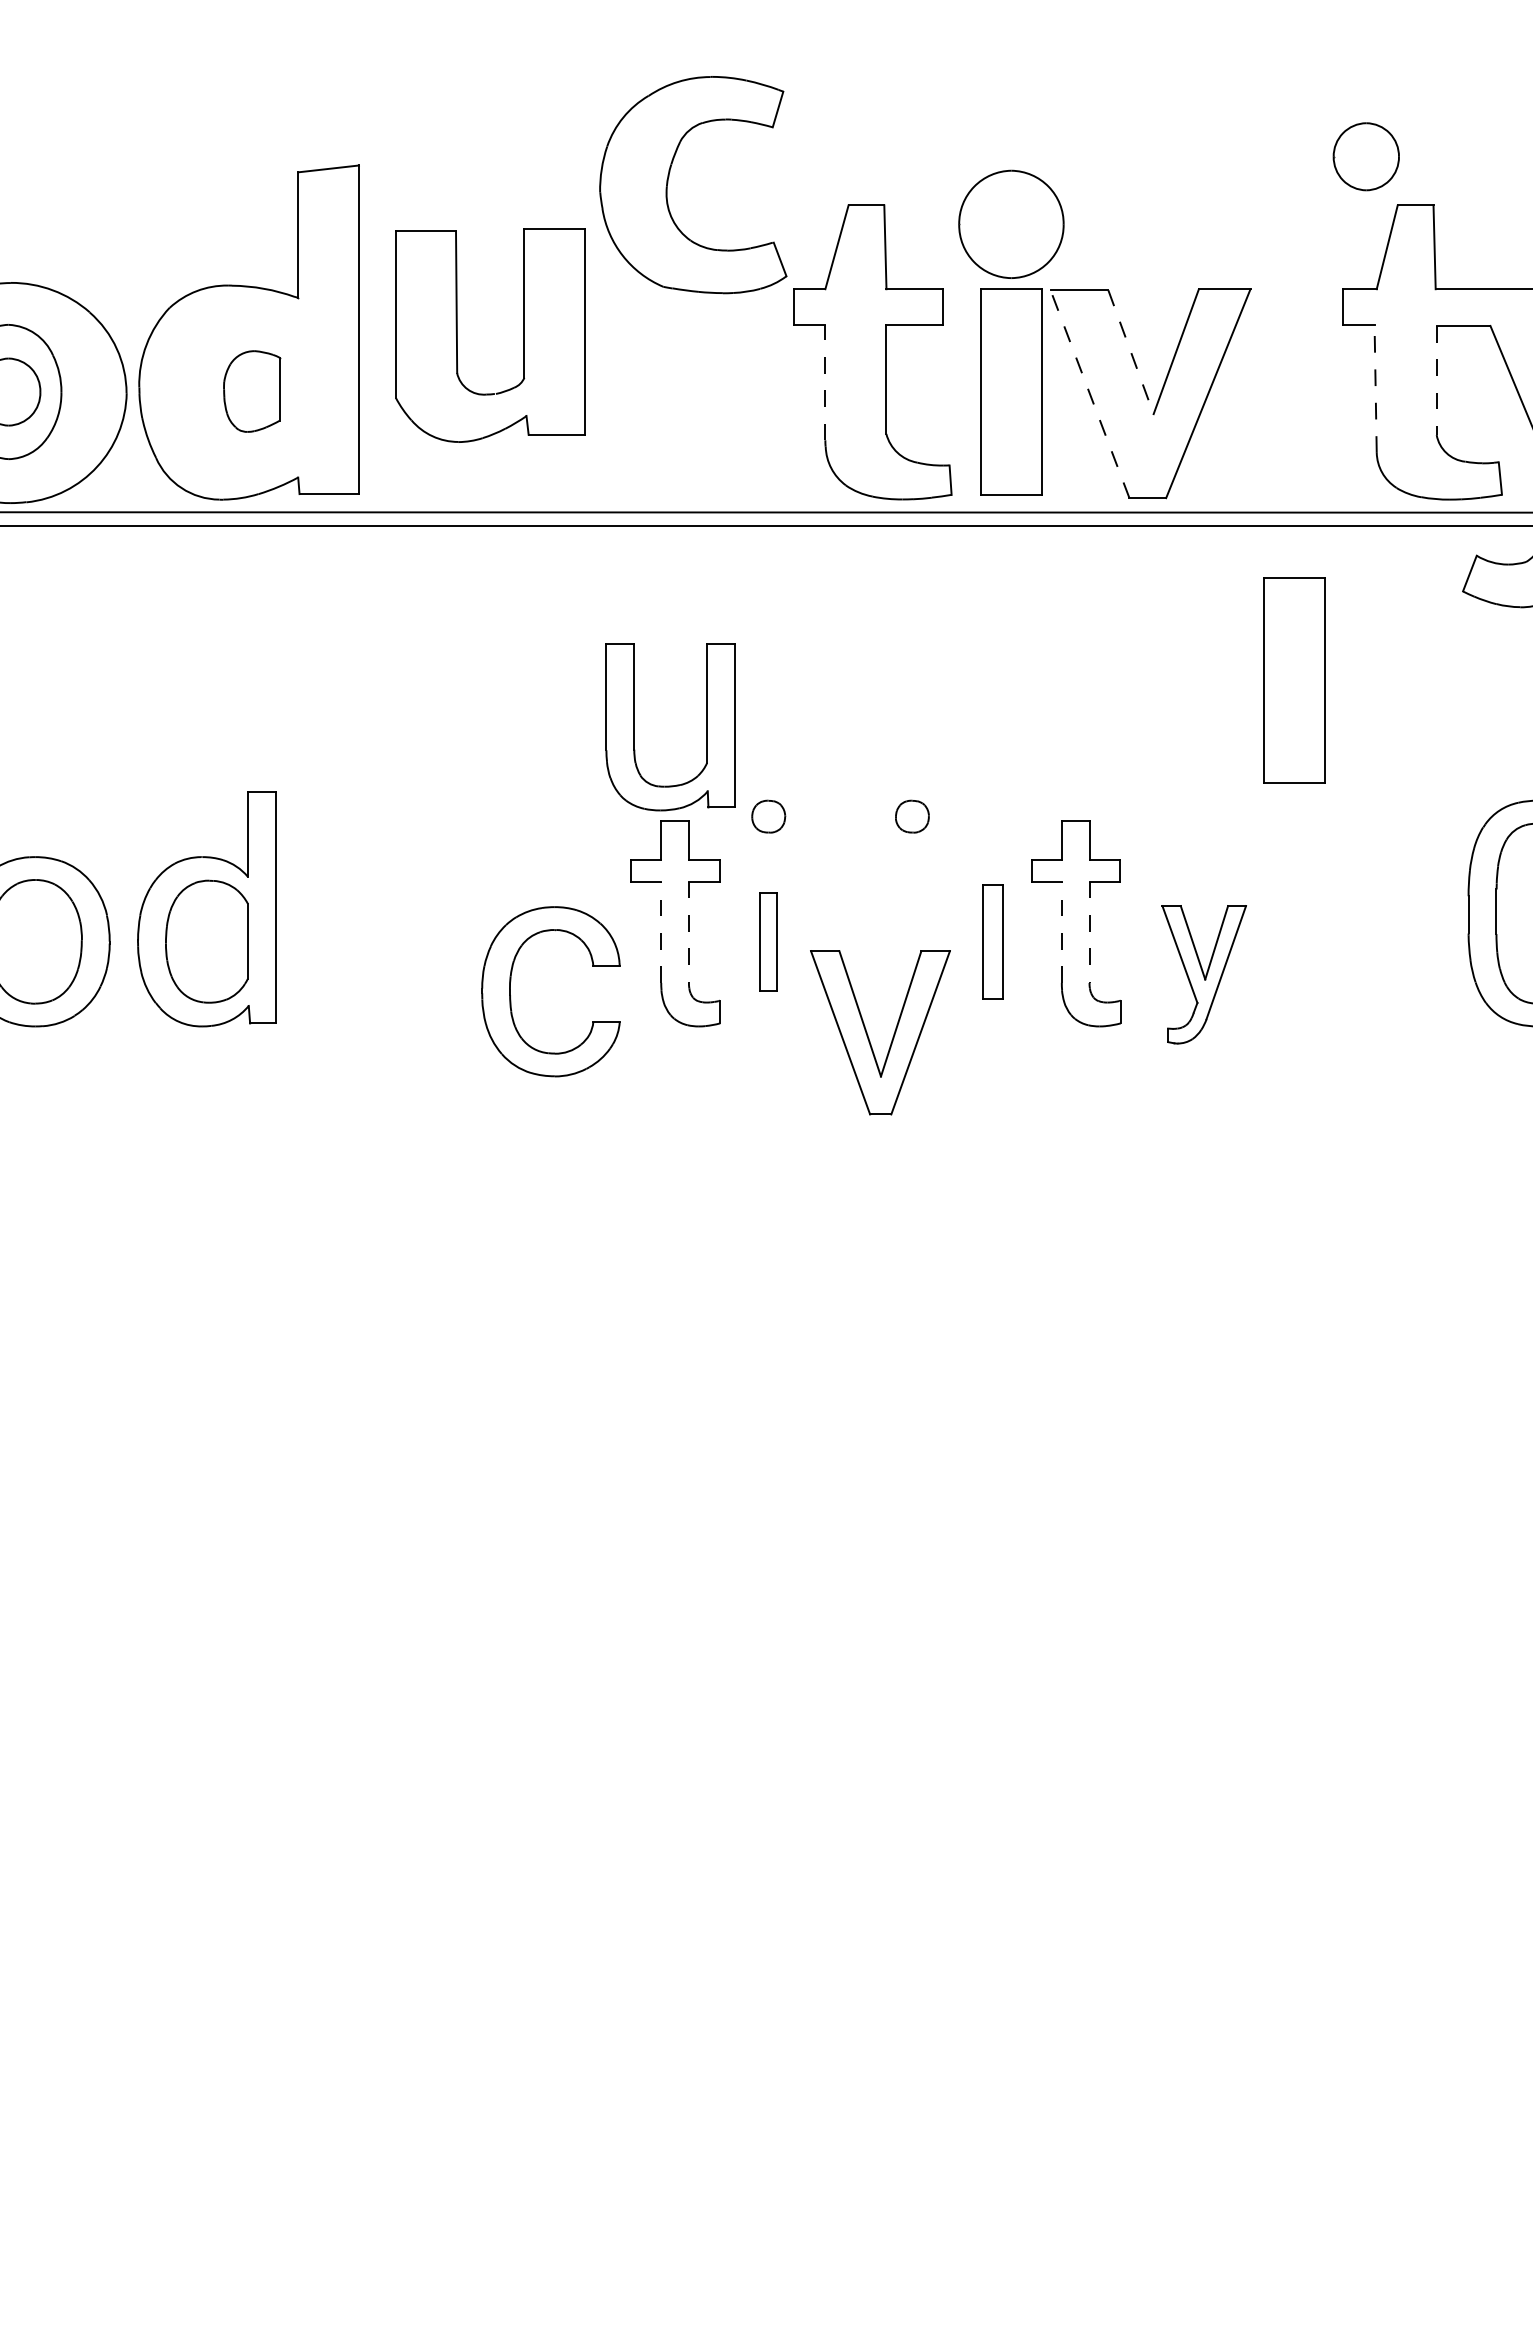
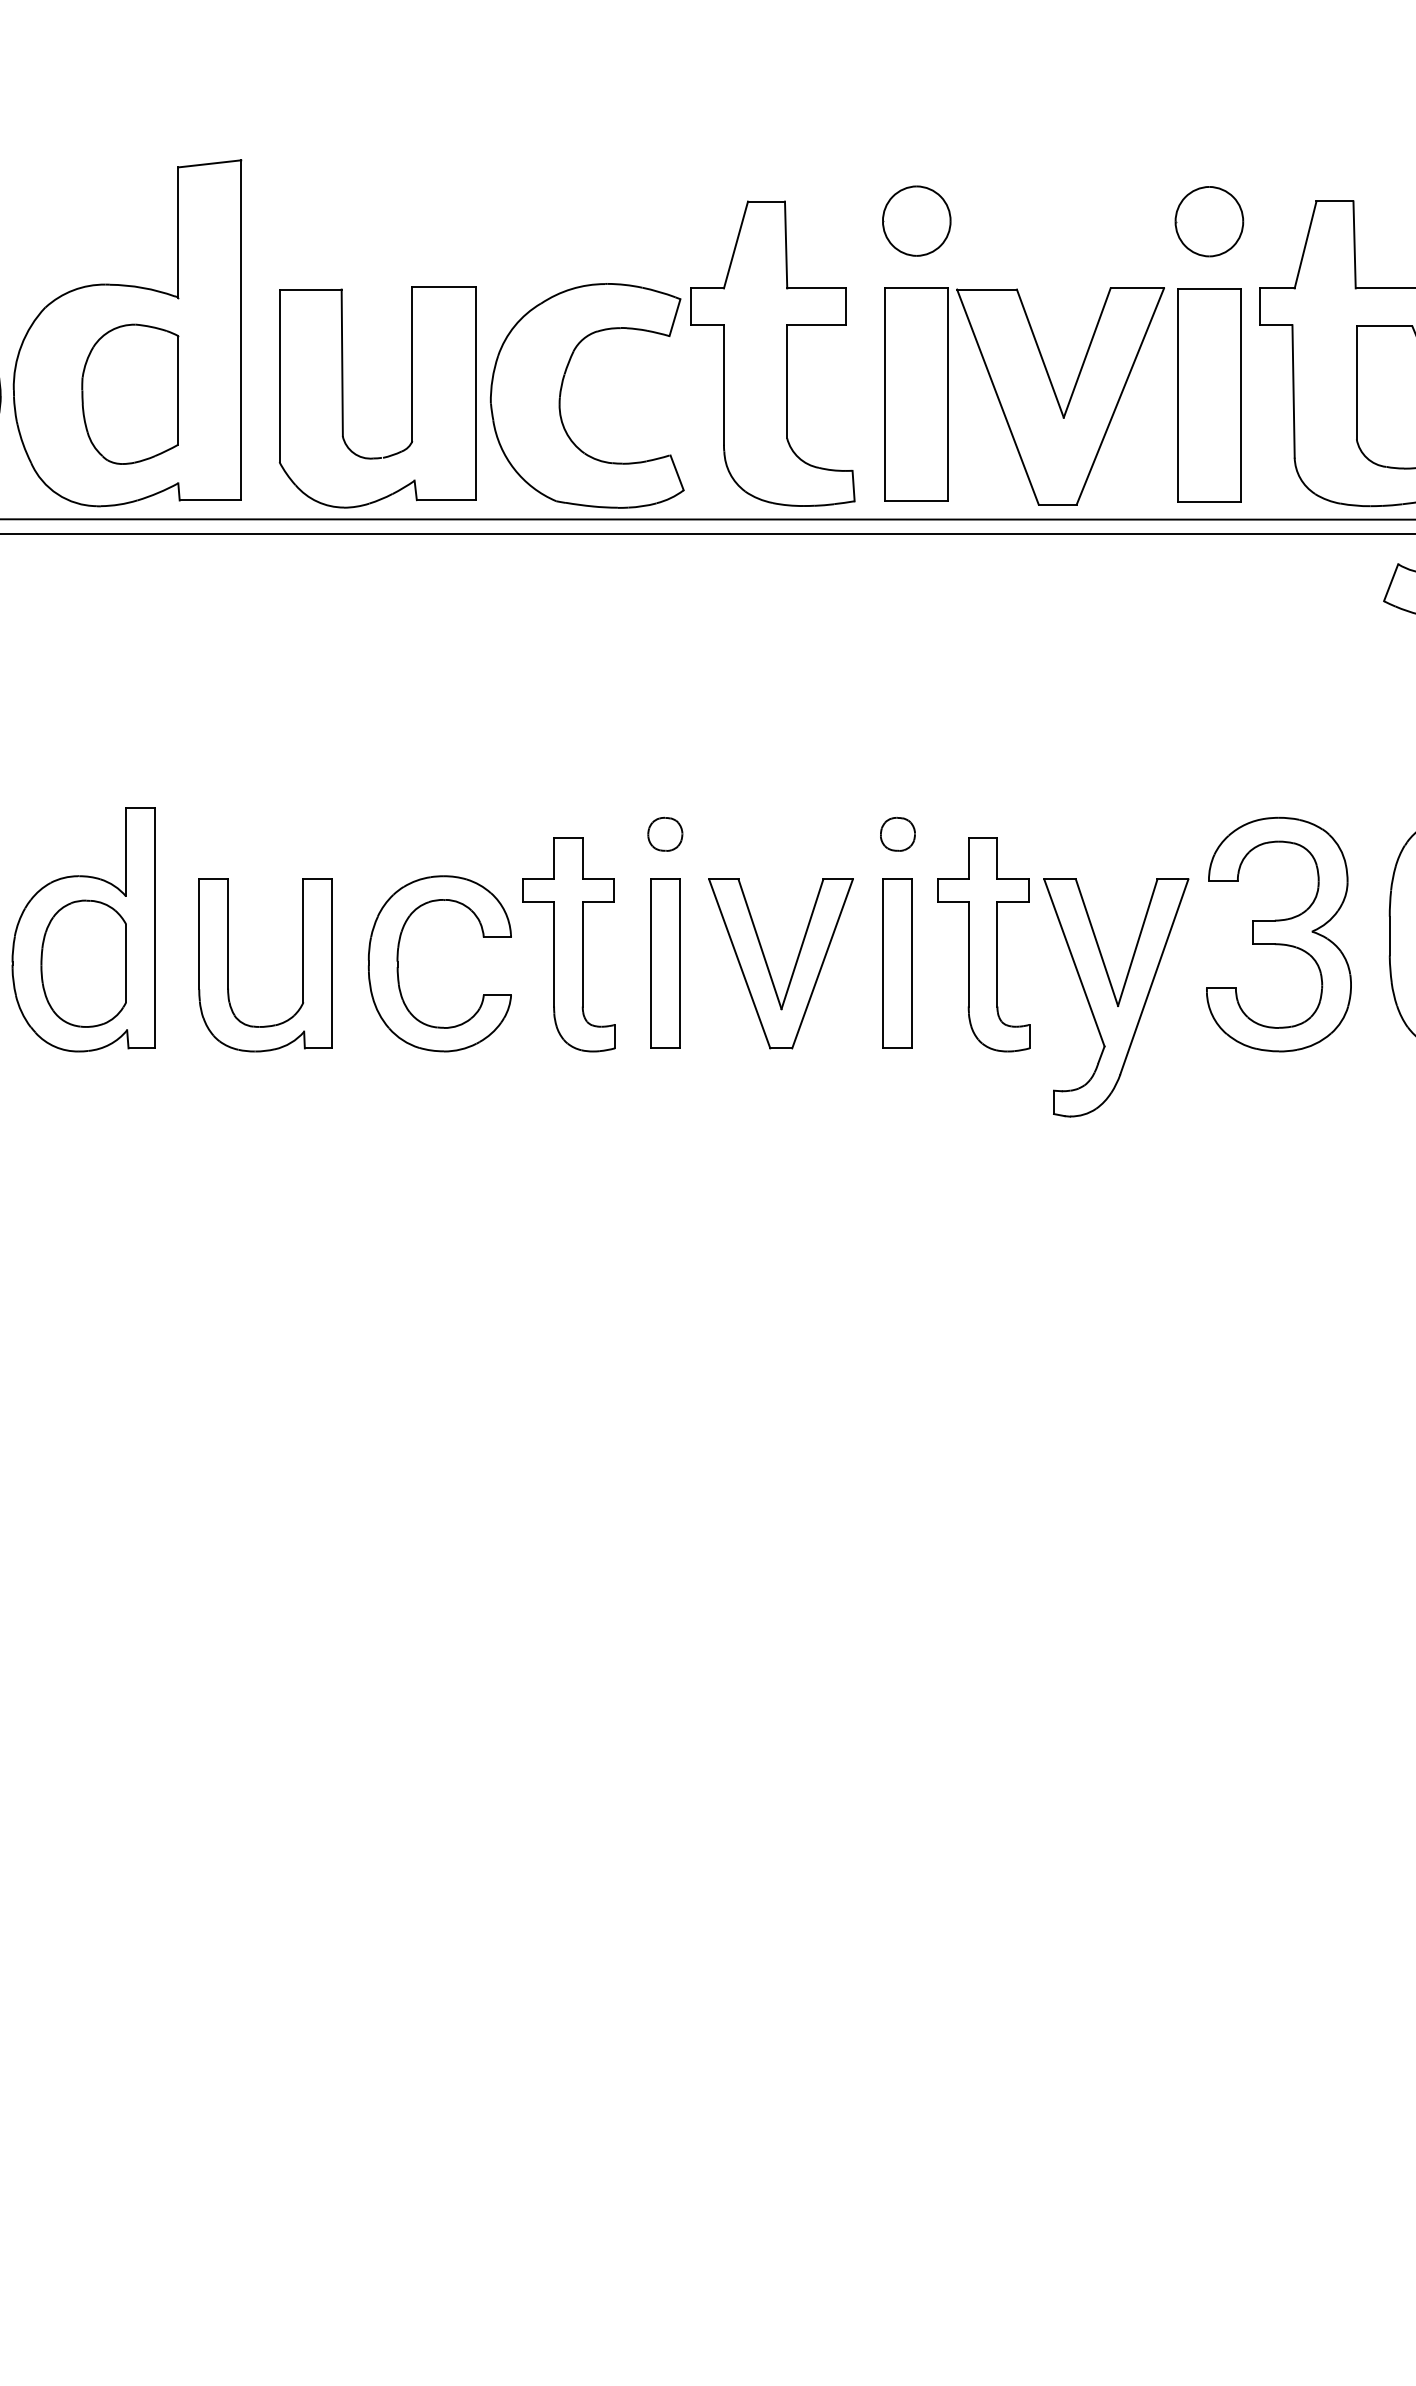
part: (1365, 156) -> (1208, 221), moved
part: (668, 183) -> (561, 394), moved
part: (1011, 223) -> (916, 220), size x0.62
part: (457, 335) -> (343, 397), moved
line: (1131, 352) -> (1040, 353), dashed -> solid
line: (1436, 380) -> (1356, 382), dashed -> solid
line: (825, 382) -> (724, 384), dashed -> solid
line: (1375, 388) -> (1293, 391), dashed -> solid
part: (251, 391) -> (129, 394), size x1.67
line: (1089, 393) -> (997, 396), dashed -> solid
part: (1294, 680) -> (1209, 395), moved
part: (634, 727) -> (228, 965), moved
part: (912, 816) -> (898, 834), moved
part: (1361, 913) -> (1278, 934), added
line: (661, 932) -> (554, 954), dashed -> solid
line: (688, 932) -> (582, 954), dashed -> solid
line: (1061, 932) -> (968, 954), dashed -> solid
line: (1089, 932) -> (997, 954), dashed -> solid
part: (768, 941) -> (665, 963), size x1.67
part: (992, 941) -> (896, 963), size x1.43
part: (1203, 974) -> (1115, 997), size x1.67
part: (511, 999) -> (399, 971), moved
part: (868, 1035) -> (768, 966), moved

